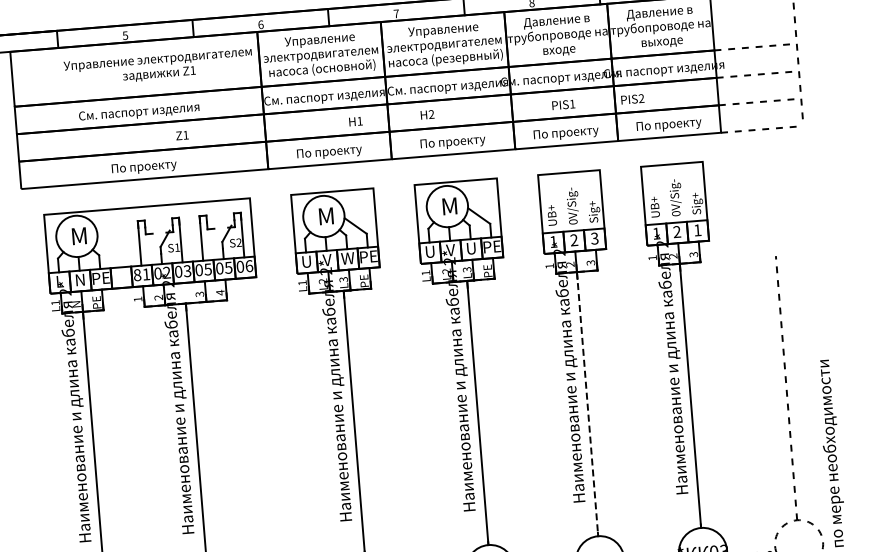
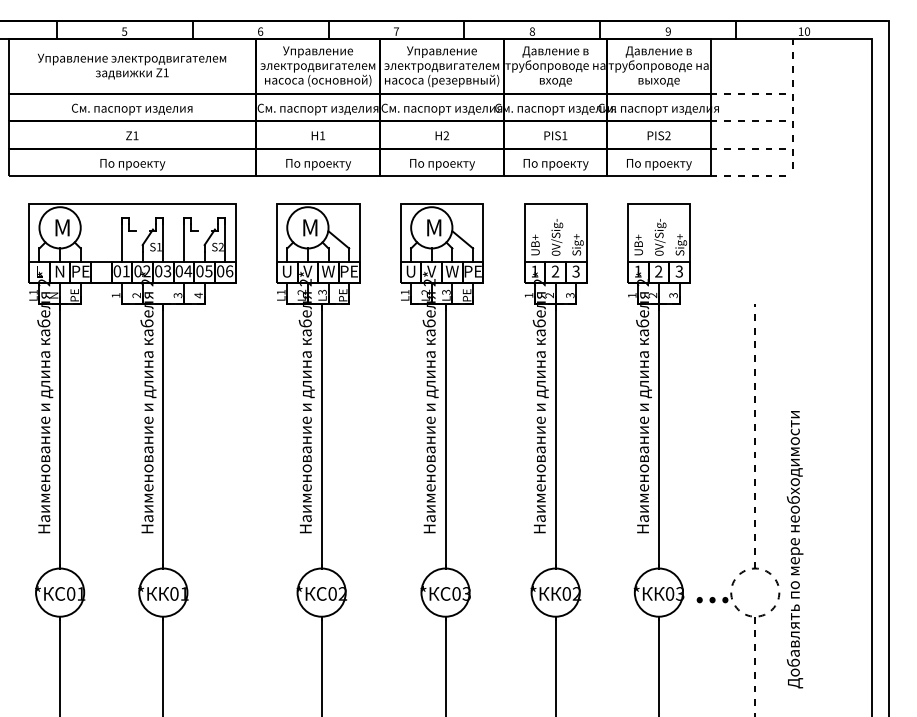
text: (158, 66) -> (132, 66), moved
text: (632, 99) -> (658, 135), moved
text: (427, 114) -> (442, 135), moved
text: (354, 121) -> (317, 135), moved
text: (182, 135) -> (132, 135), moved
text: (696, 230) -> (678, 271), 1 -> 3
text: (470, 248) -> (451, 271), U -> W
text: (208, 269) -> (188, 271), 05 -> 04
text: (137, 275) -> (117, 271), 81 -> 01
line: (587, 404) -> (555, 436), dashed -> solid

